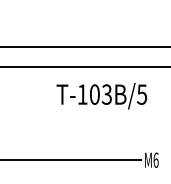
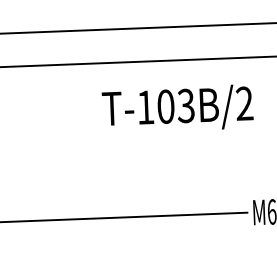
text: (142, 94) -> (245, 103), T-103B/5 -> T-103B/2

